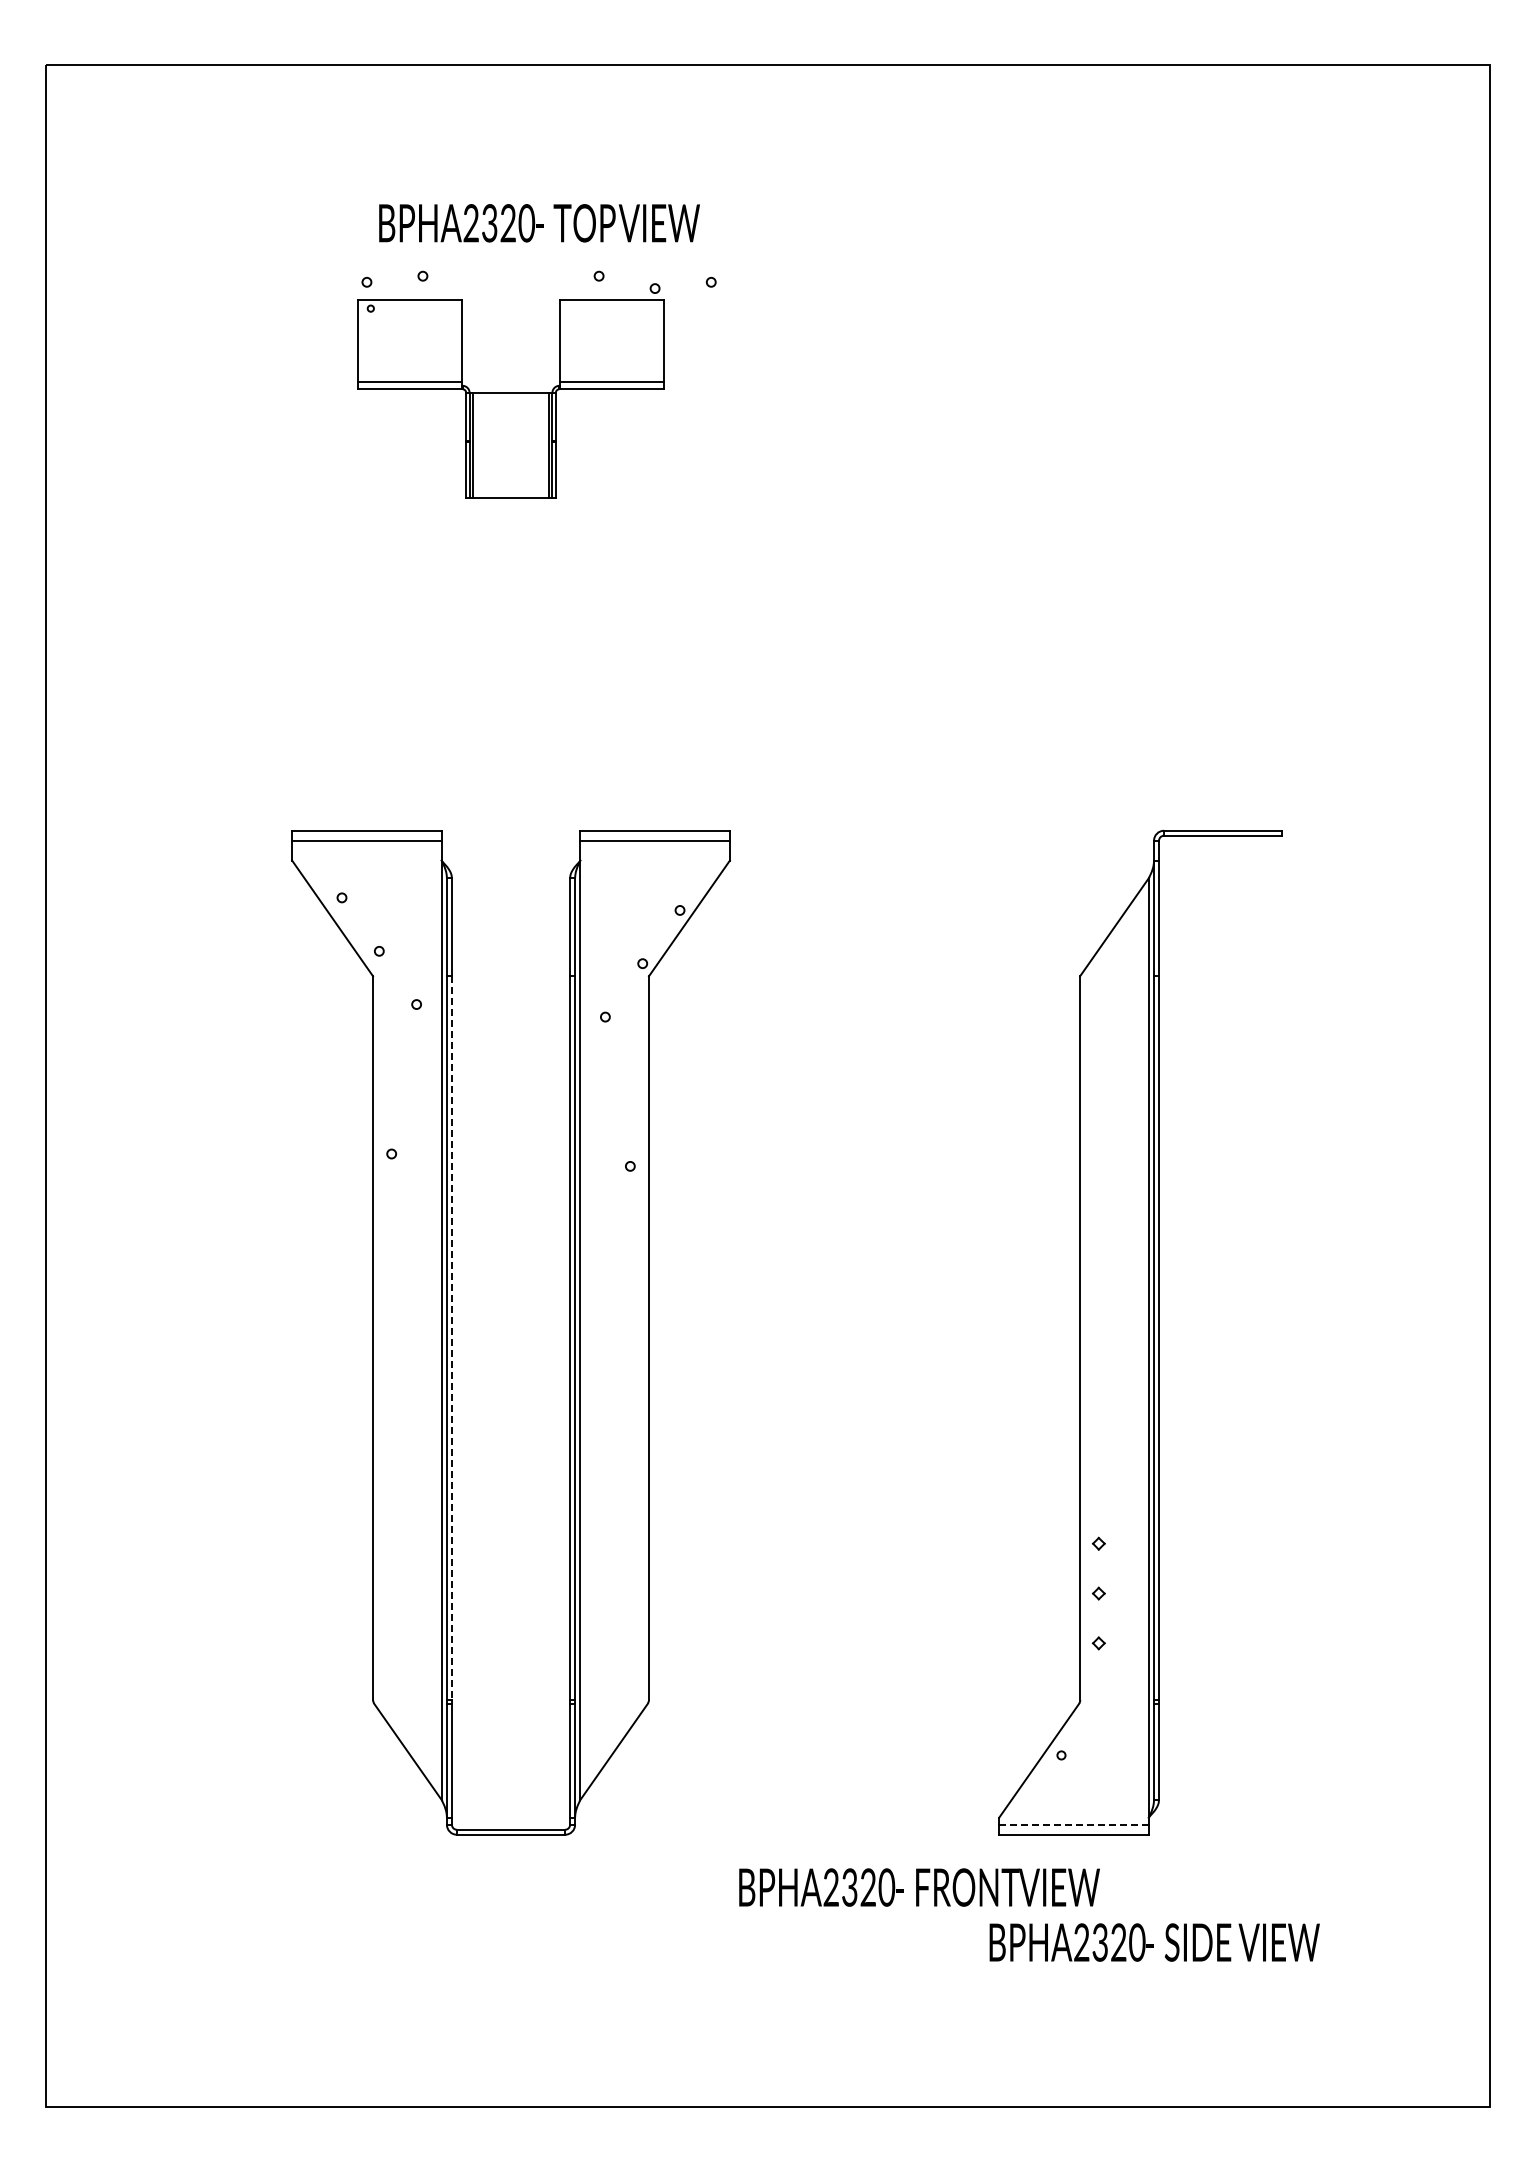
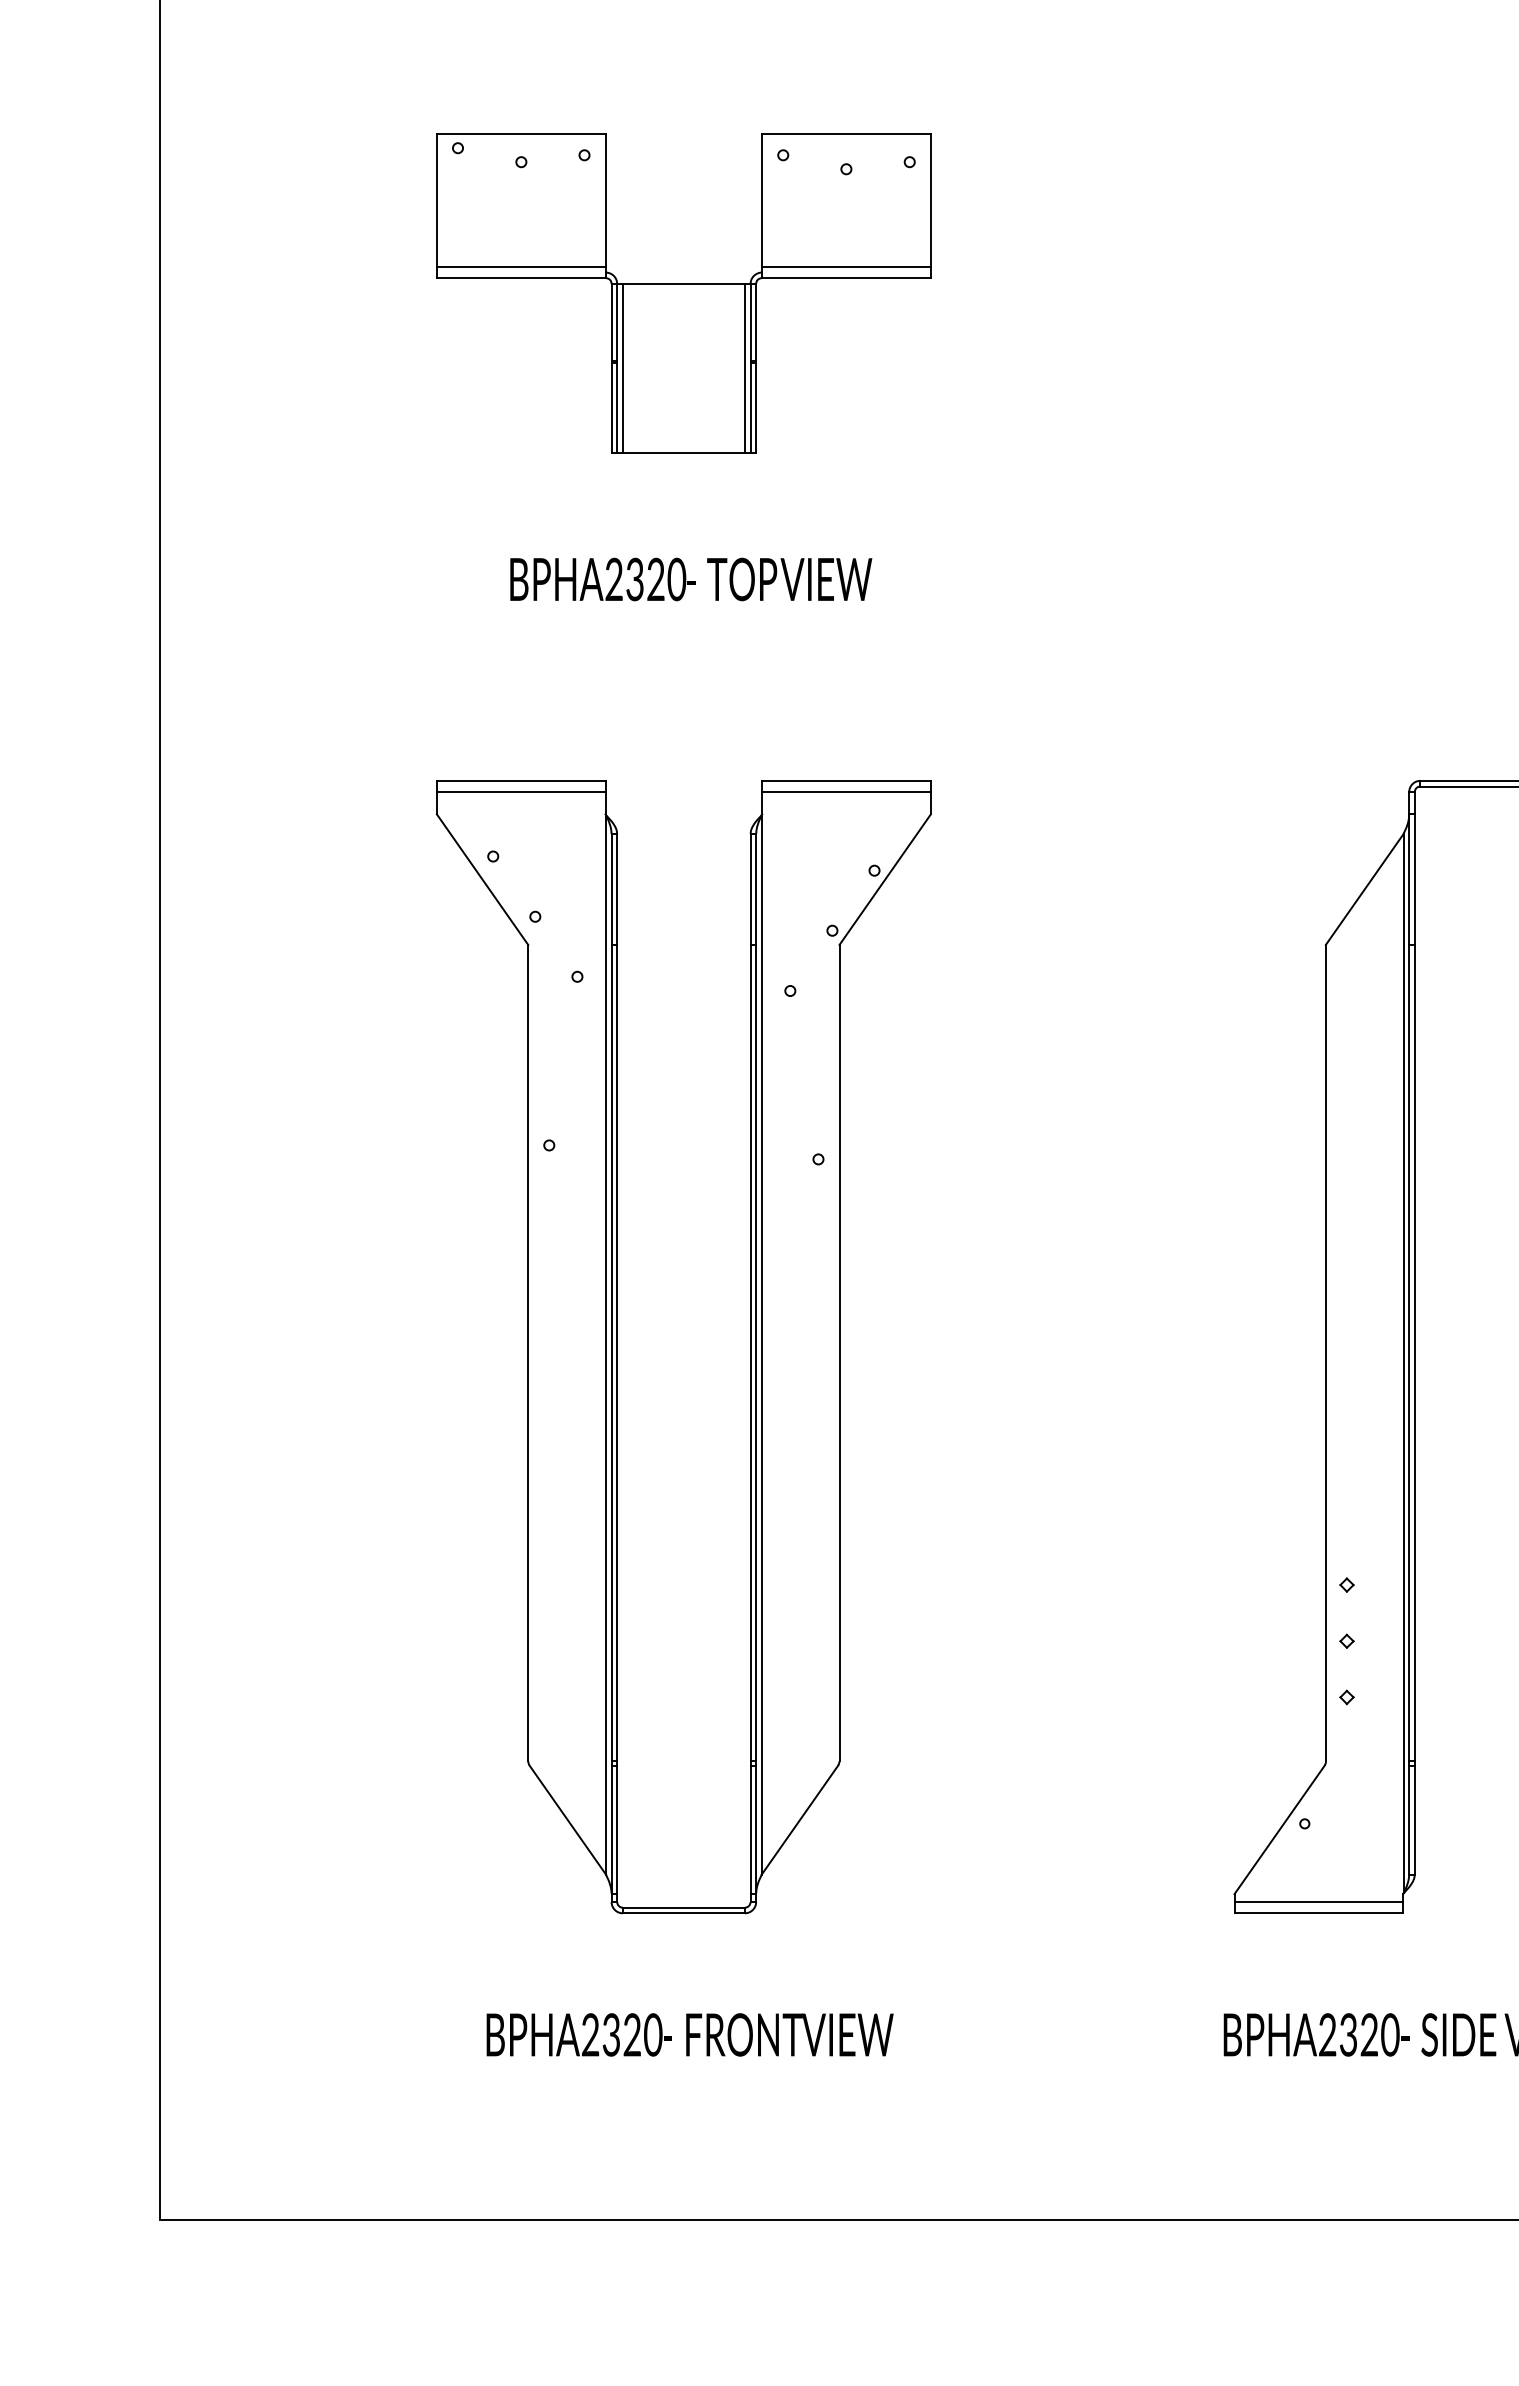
text: (539, 223) -> (691, 579), moved
part: (510, 398) -> (683, 293), size x1.43
line: (451, 1338) -> (616, 1353), dashed -> solid
line: (1073, 1824) -> (1318, 1901), dashed -> solid
text: (919, 1887) -> (690, 2034), moved

